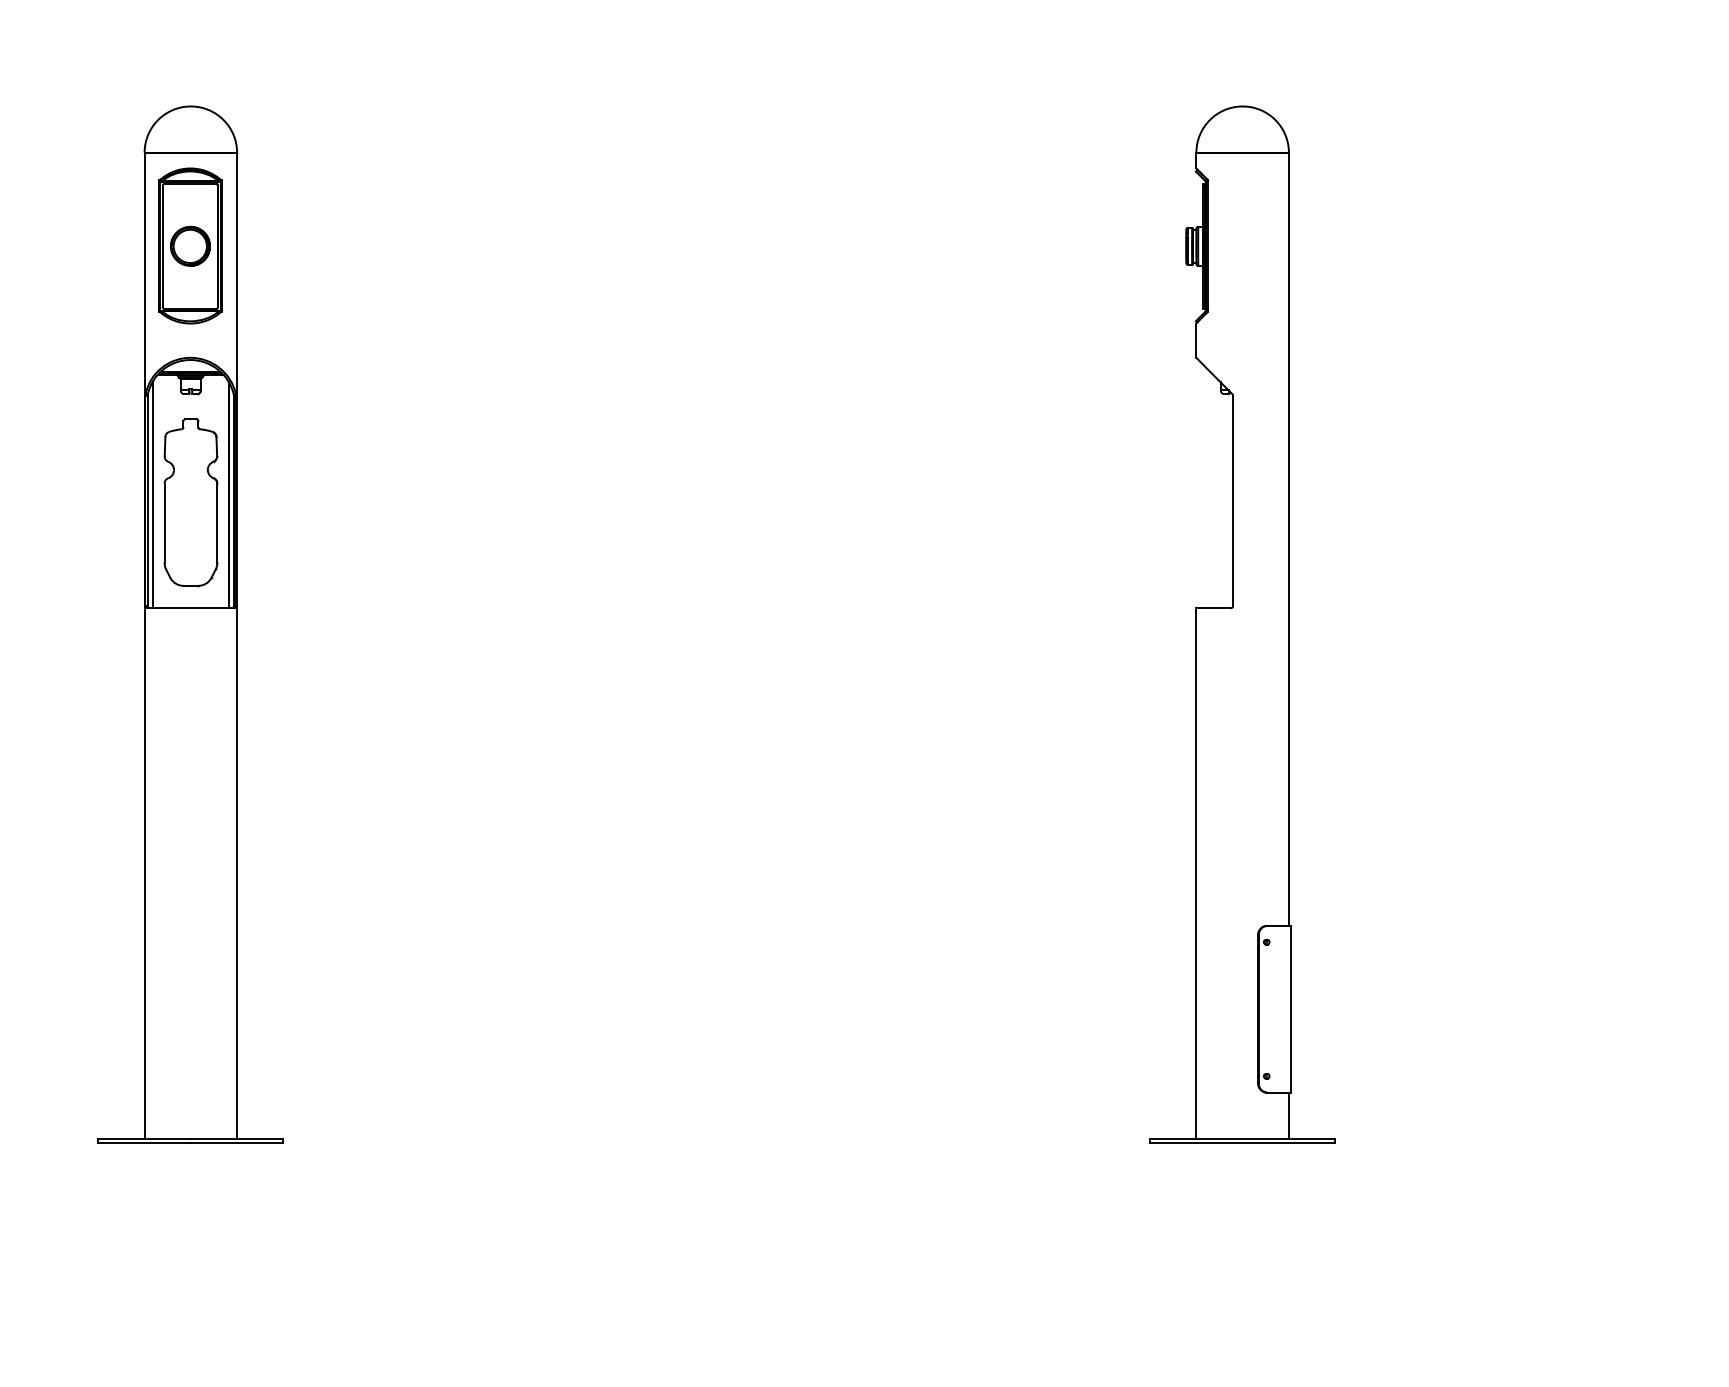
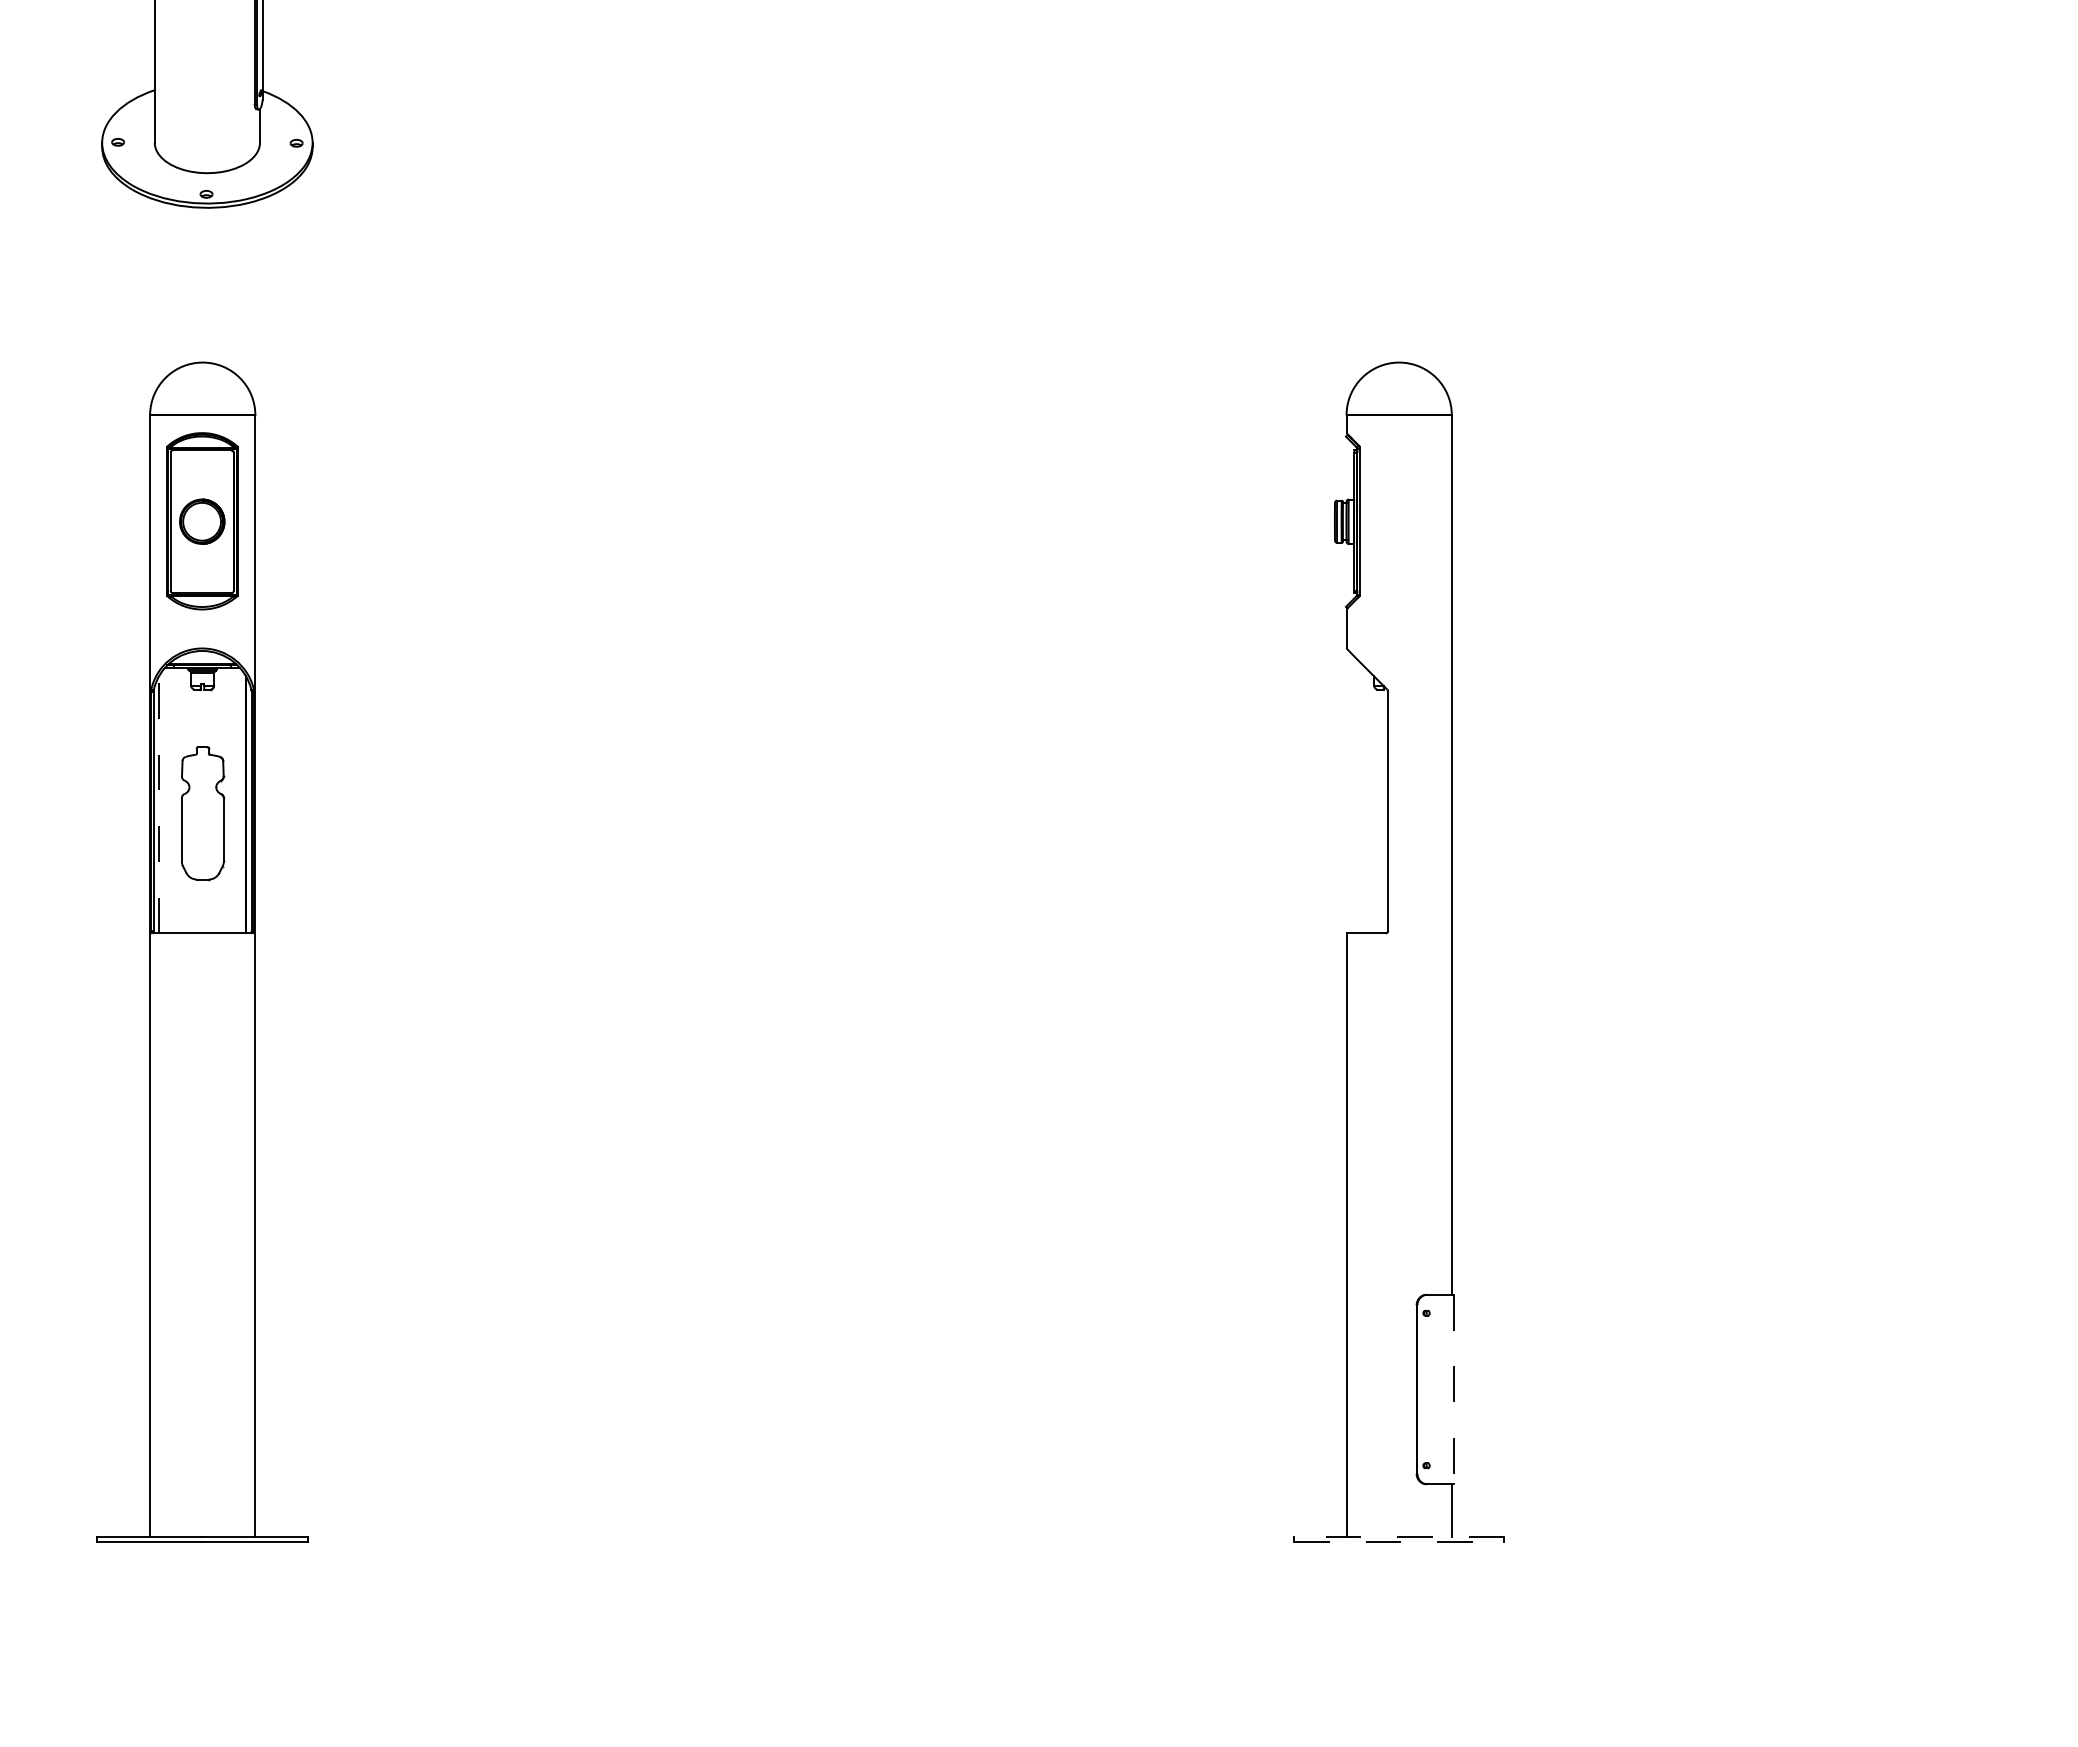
line: (152, 494) -> (159, 804), solid -> dashed
part: (190, 502) -> (202, 813), size x0.7
line: (1291, 1009) -> (1454, 1389), solid -> dashed
line: (1242, 1138) -> (1398, 1536), solid -> dashed
line: (1242, 1143) -> (1399, 1542), solid -> dashed

